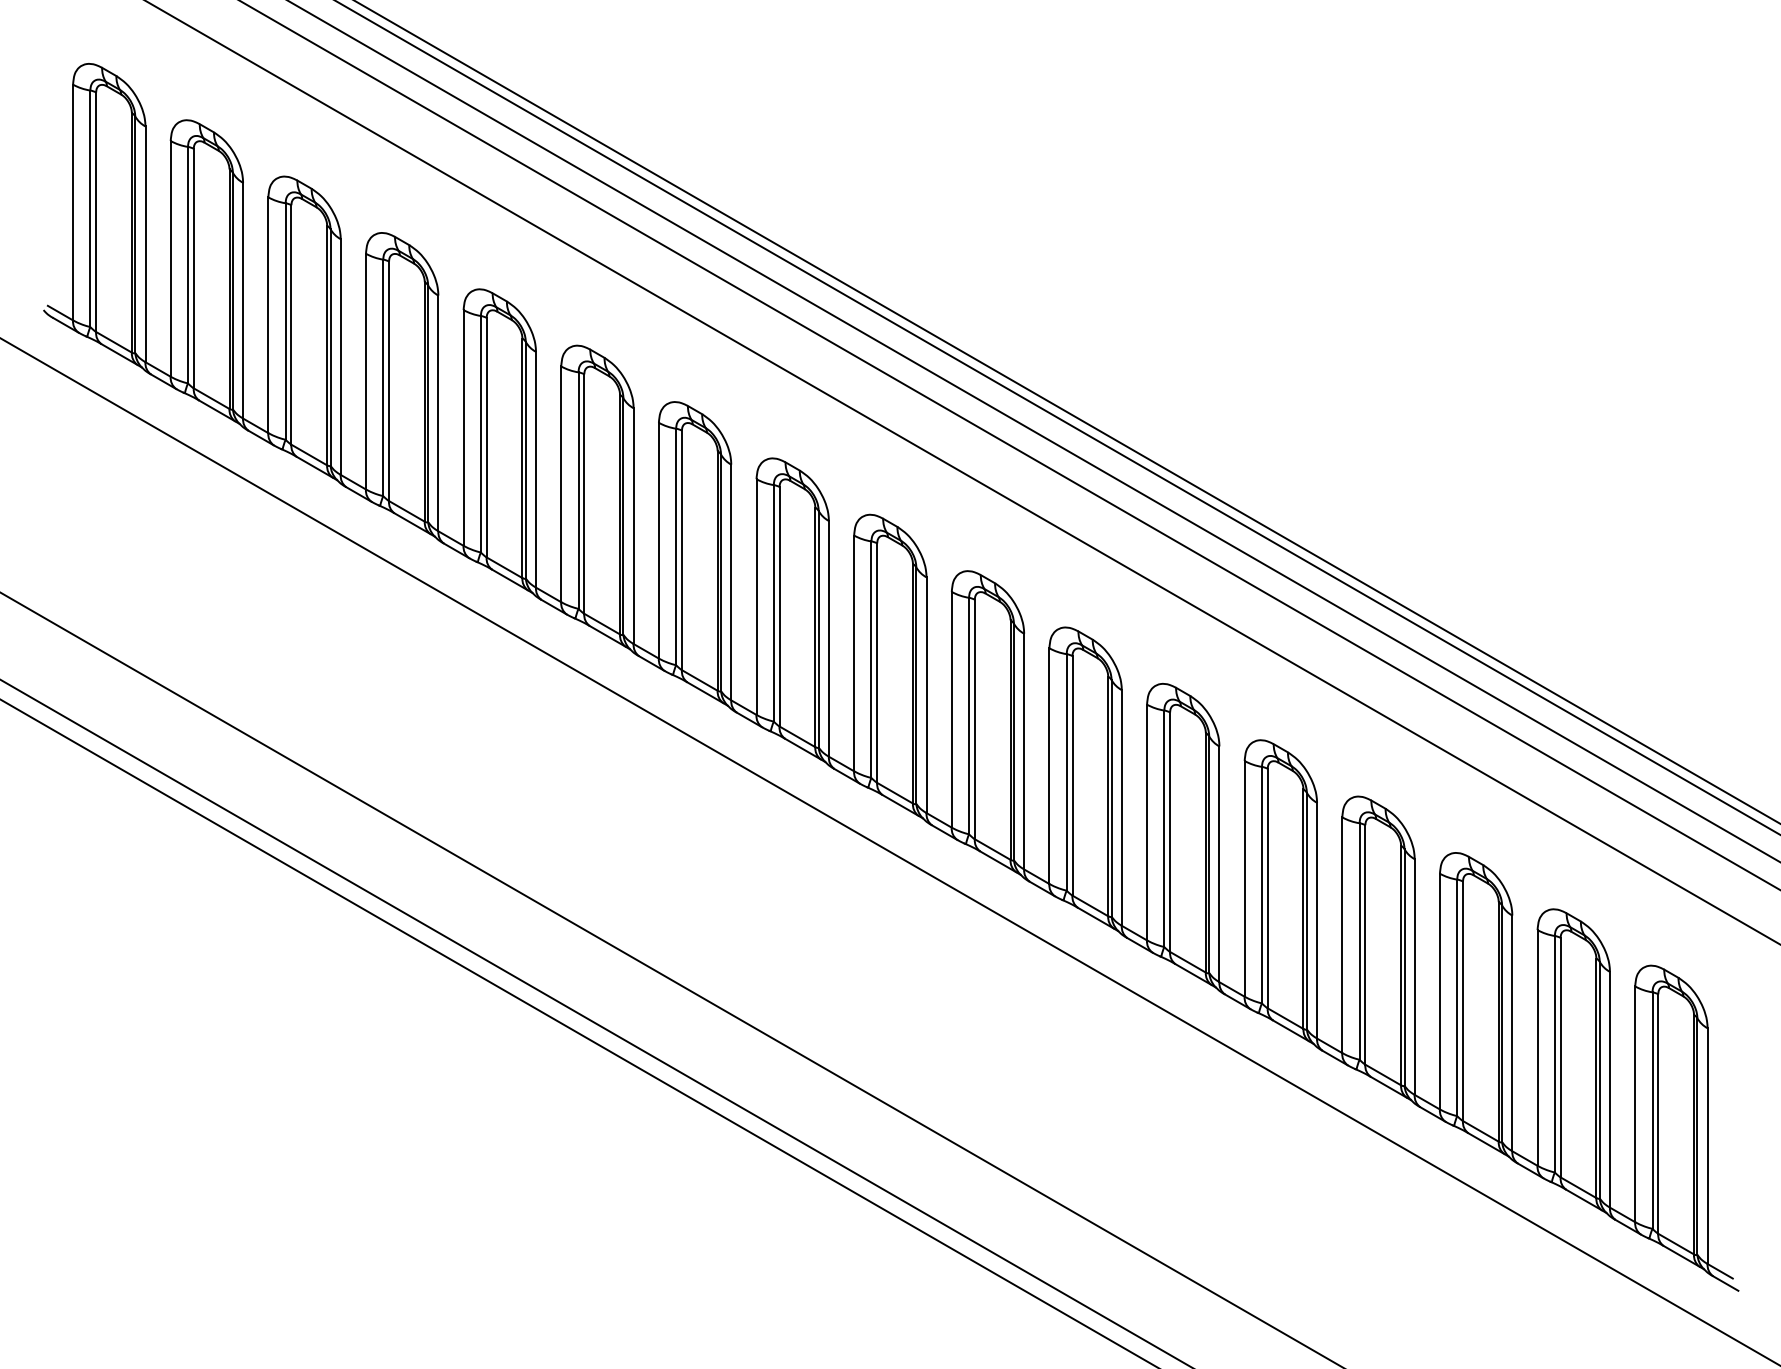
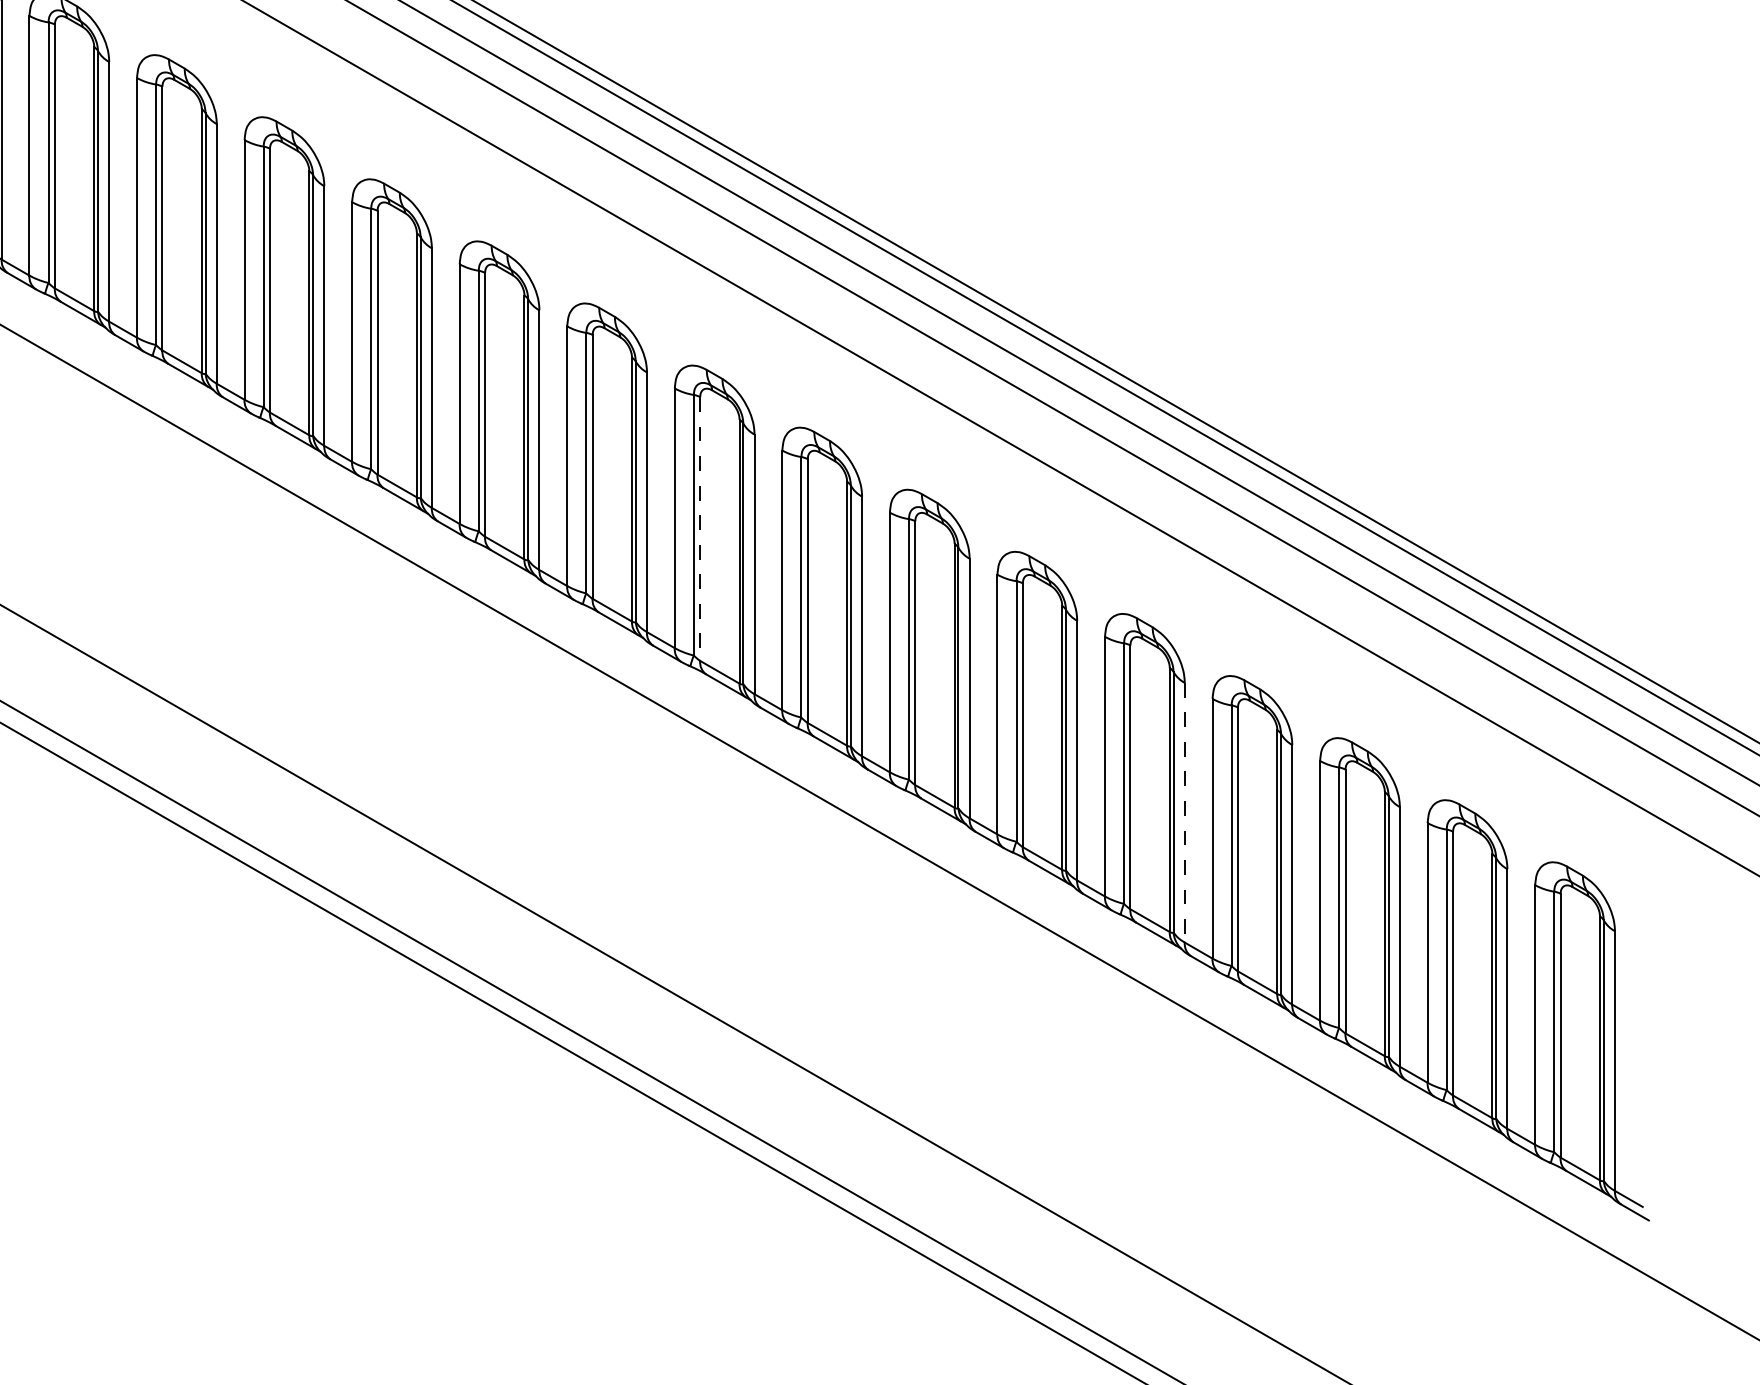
line: (877, 663) -> (700, 529), solid -> dashed
line: (1317, 920) -> (1185, 812), solid -> dashed

